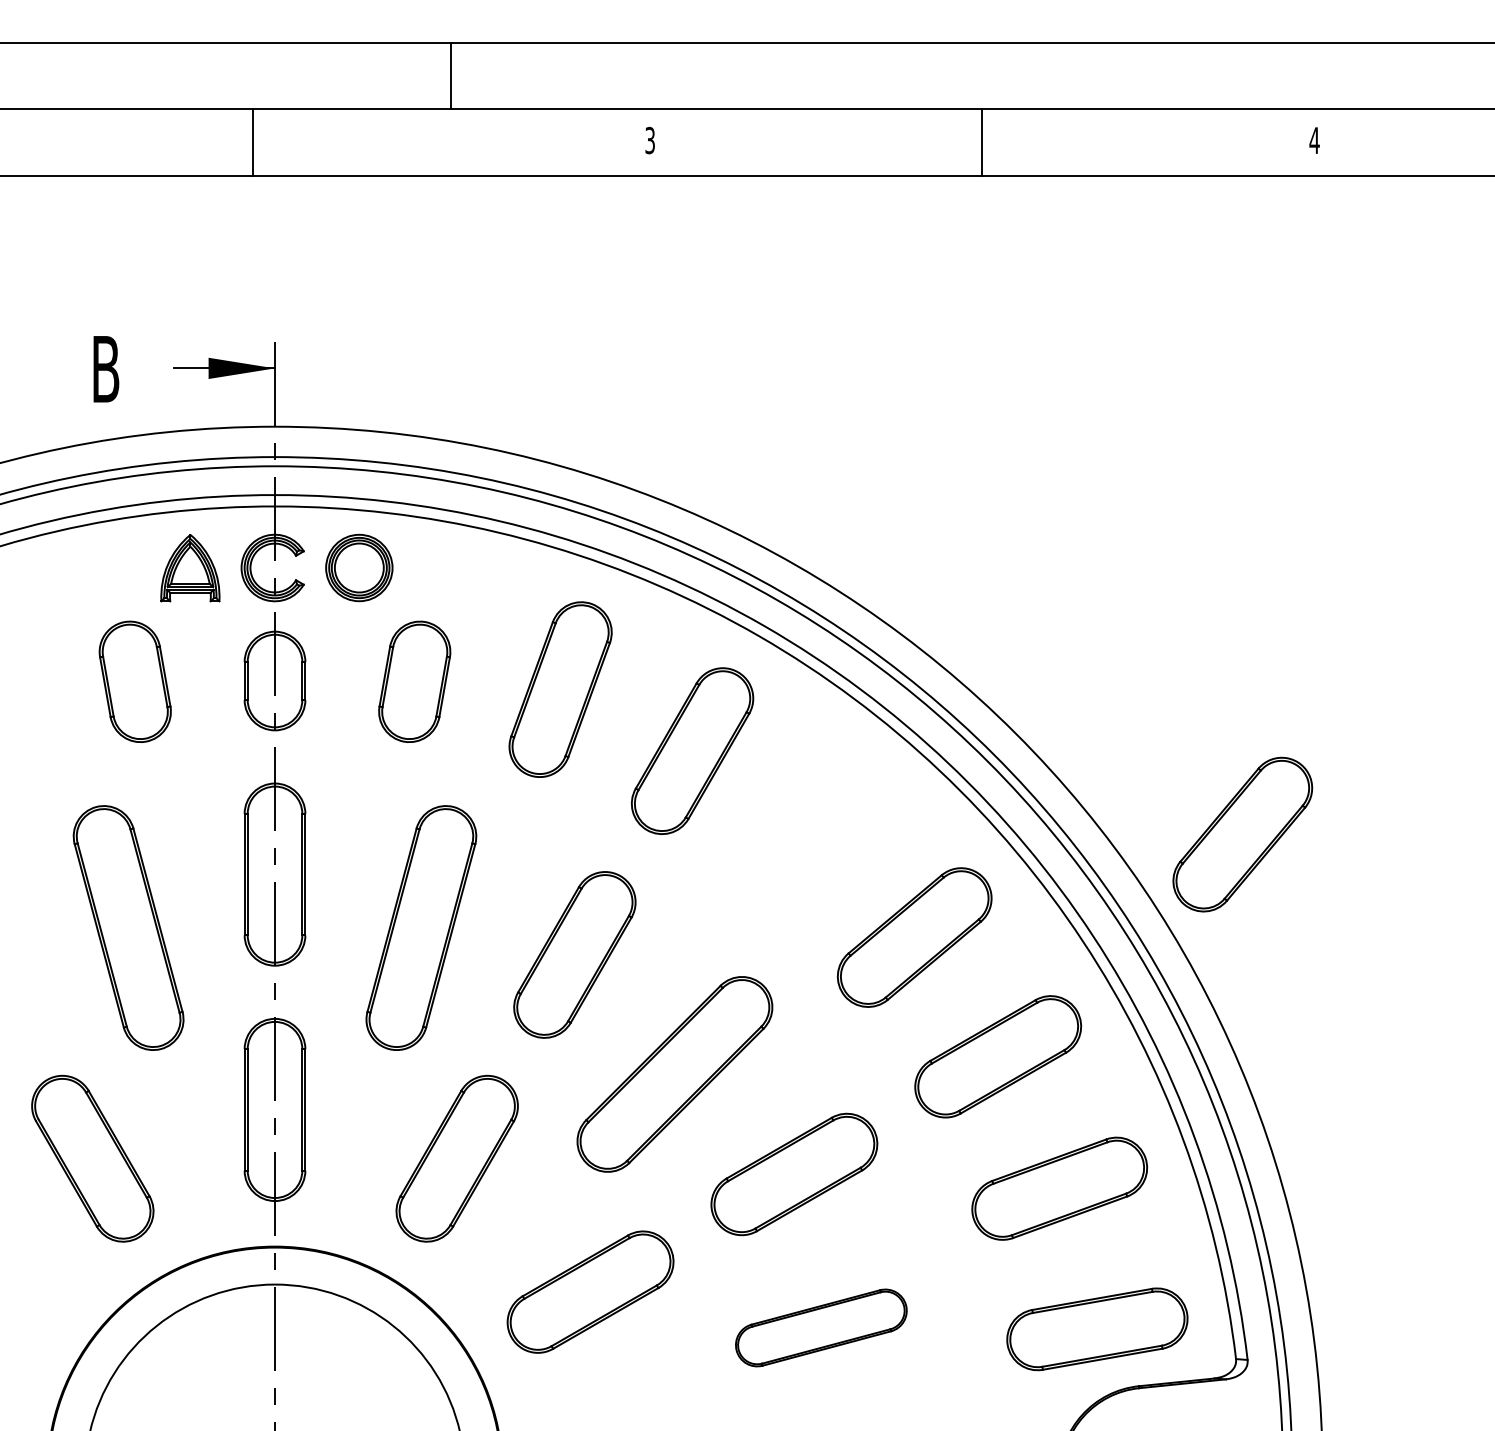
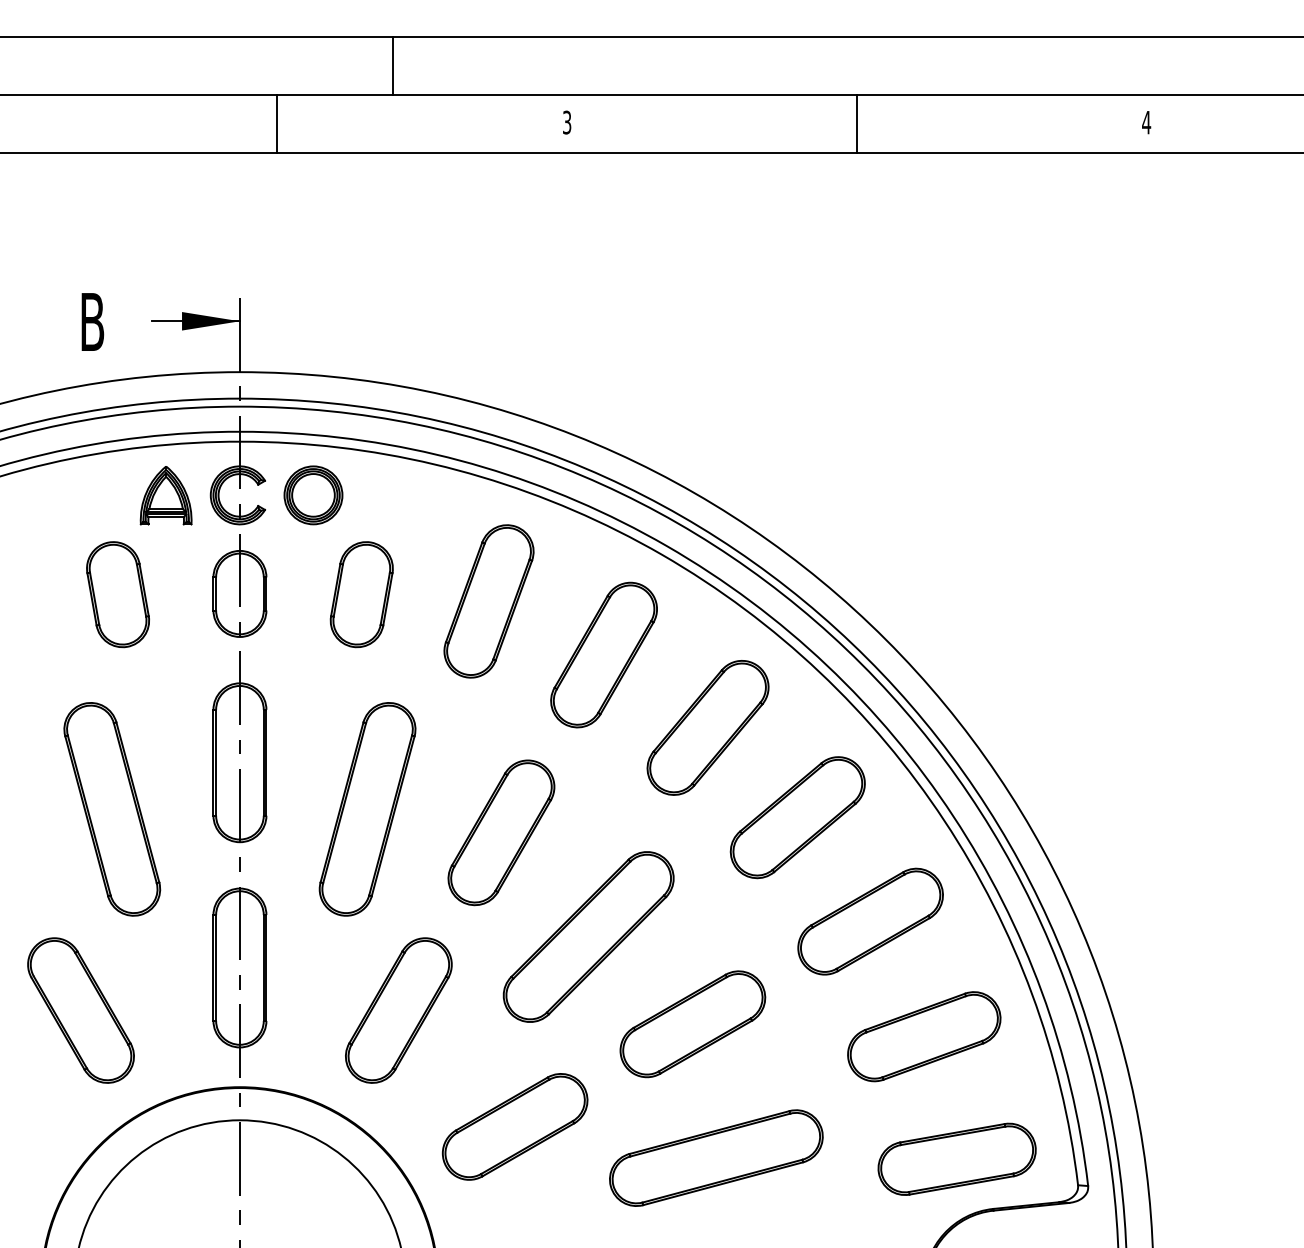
line: (252, 142) -> (276, 124), moved
part: (1242, 834) -> (707, 727), moved
part: (821, 1327) -> (716, 1157), size x1.43

